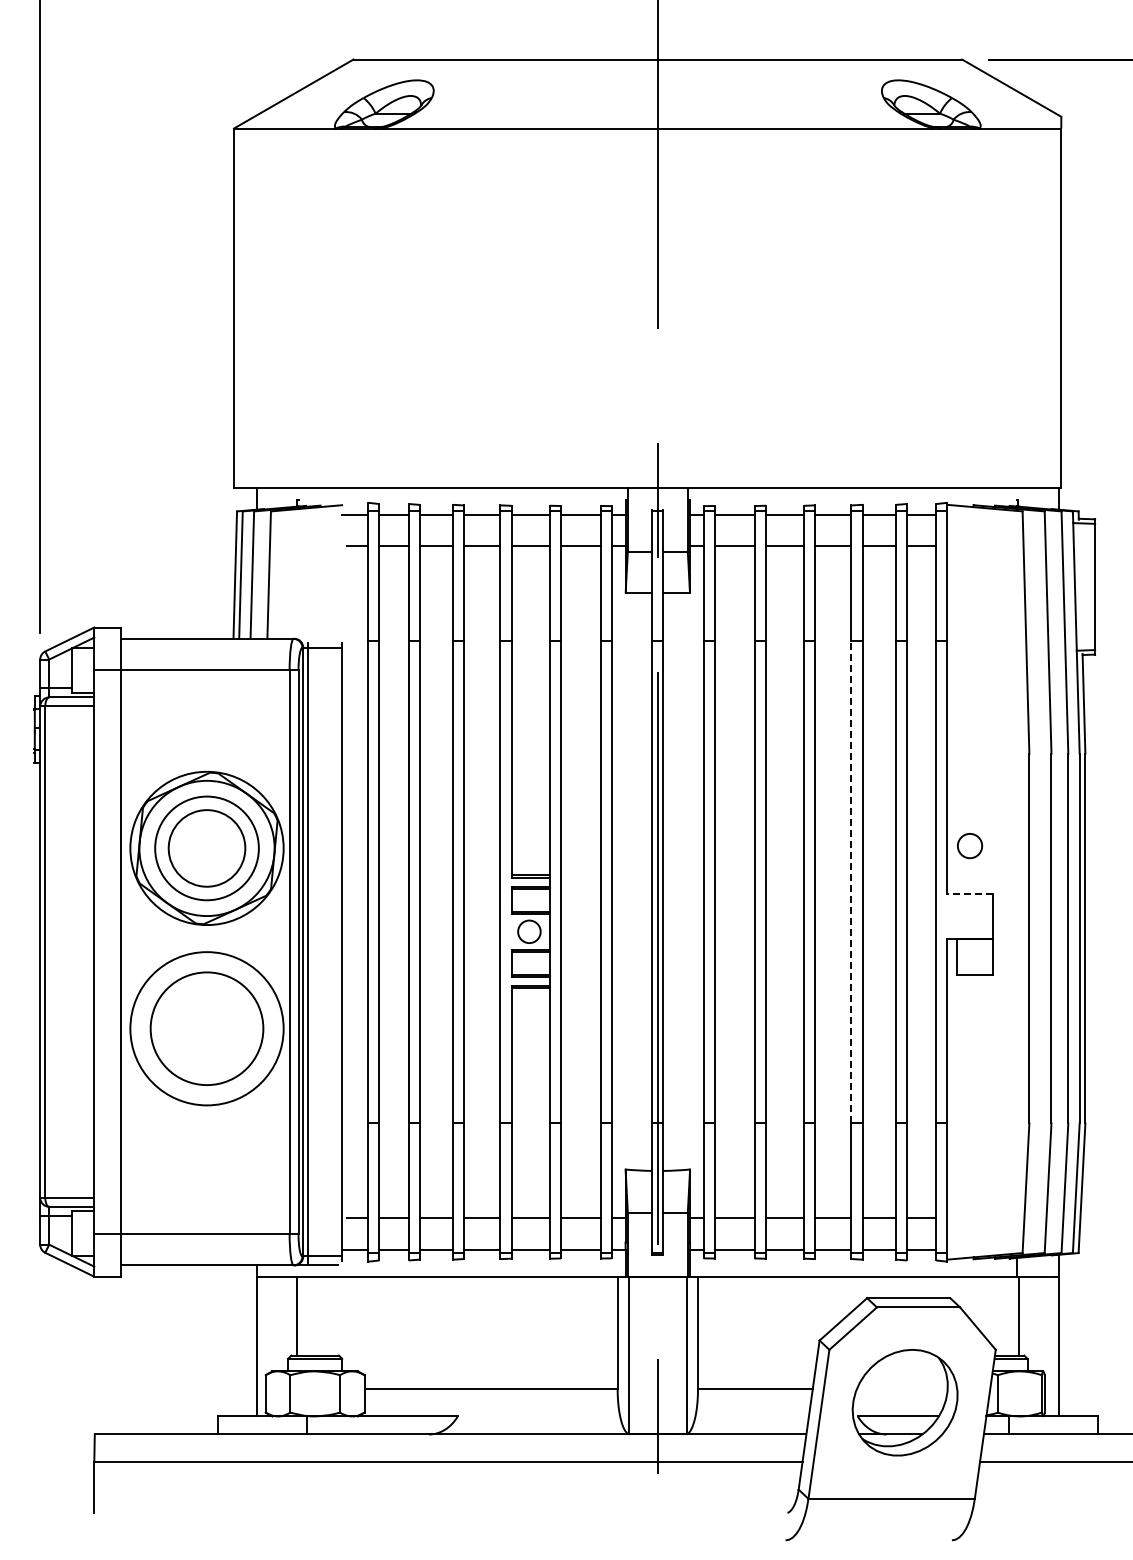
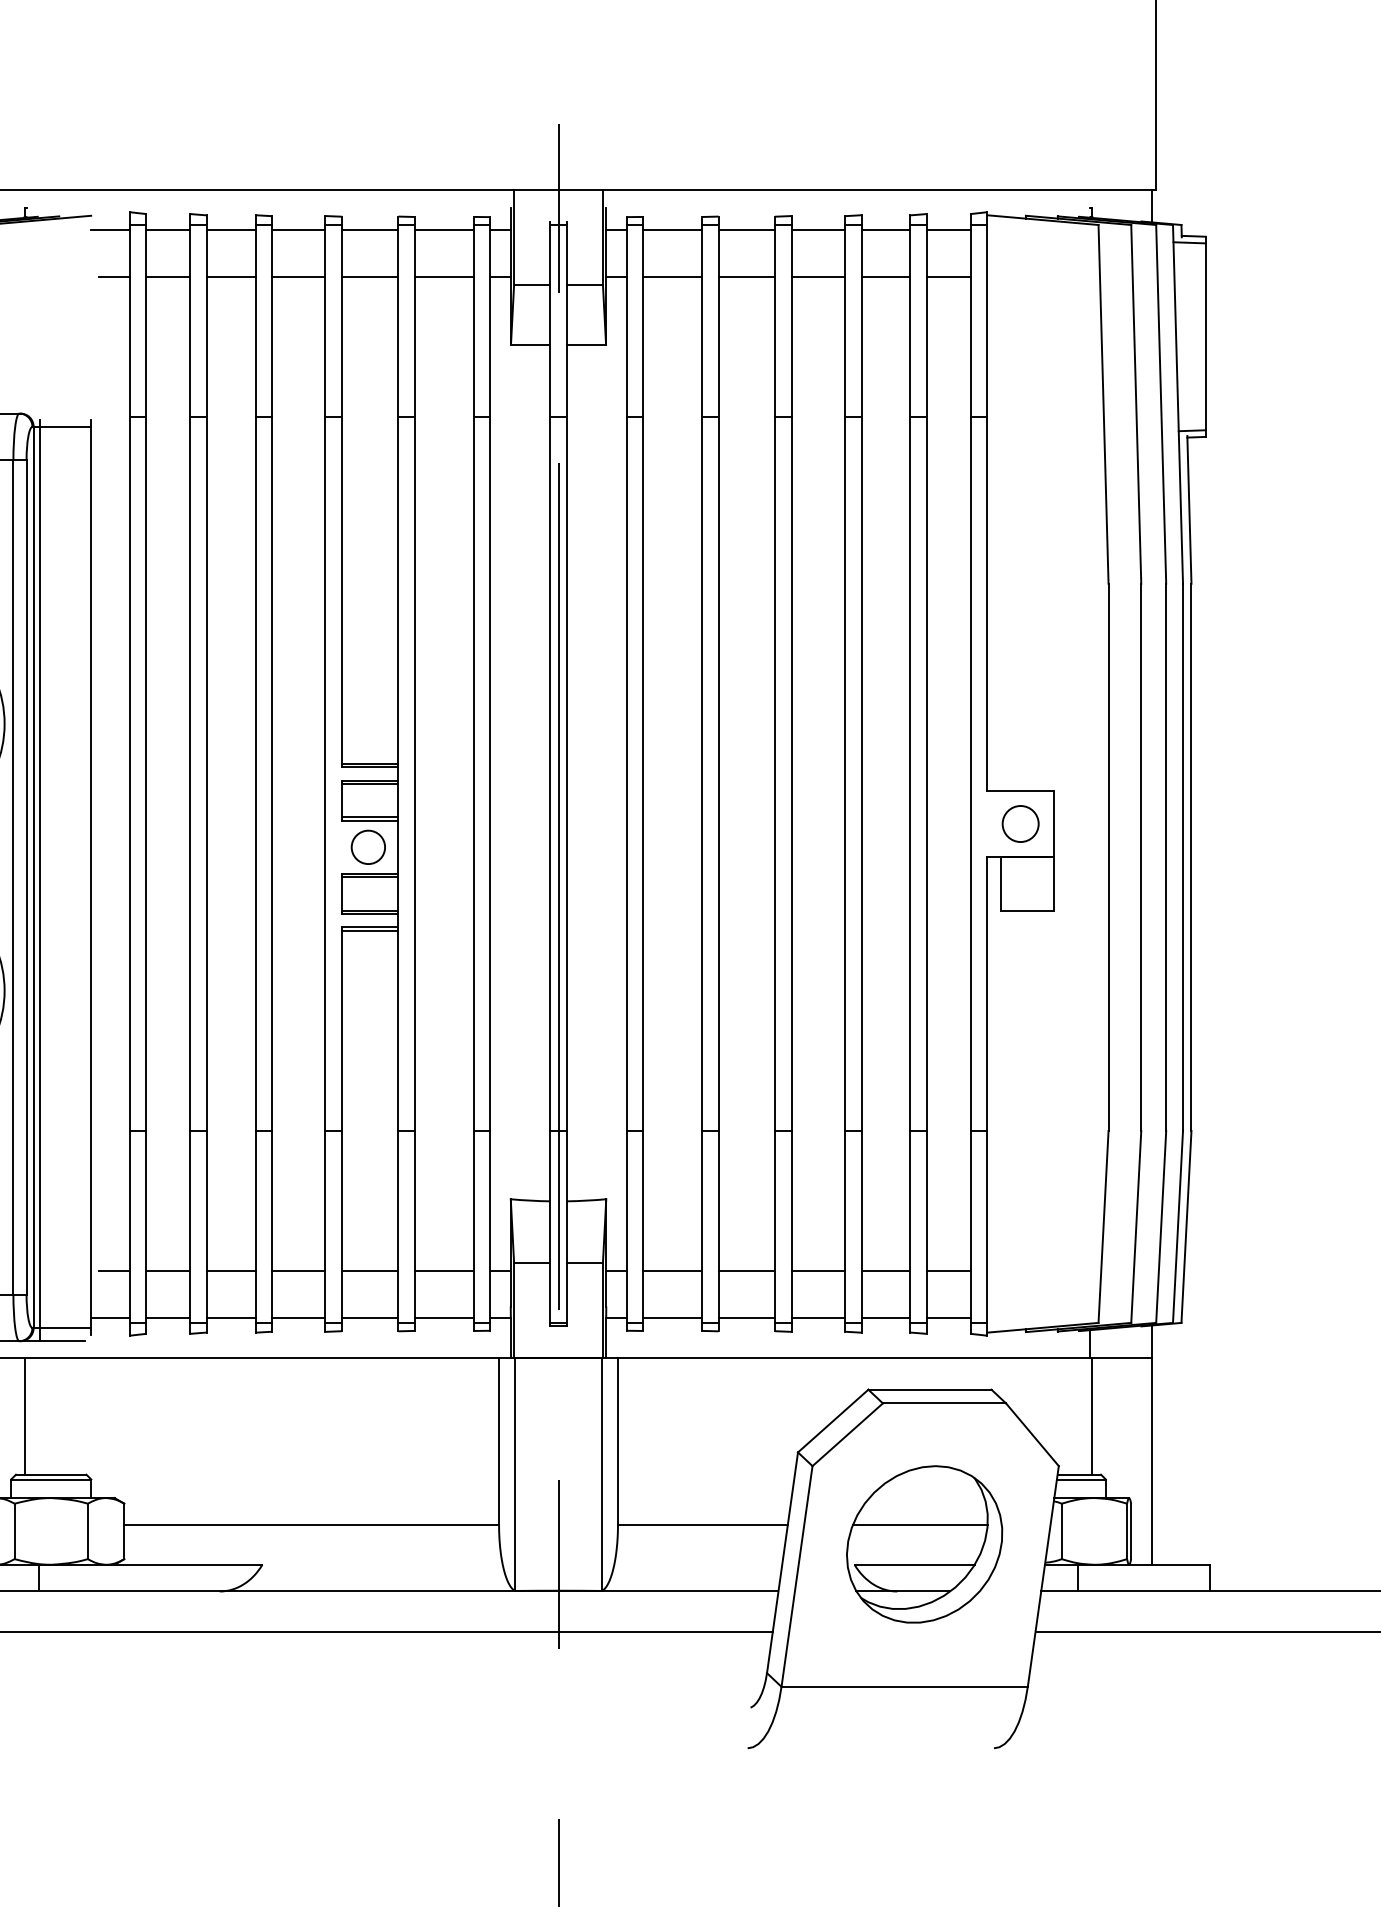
circle: (970, 846) -> (1021, 824), moved
line: (851, 881) -> (845, 772), dashed -> solid
line: (970, 893) -> (1021, 790), dashed -> solid
line: (901, 1389) -> (919, 1524), added

